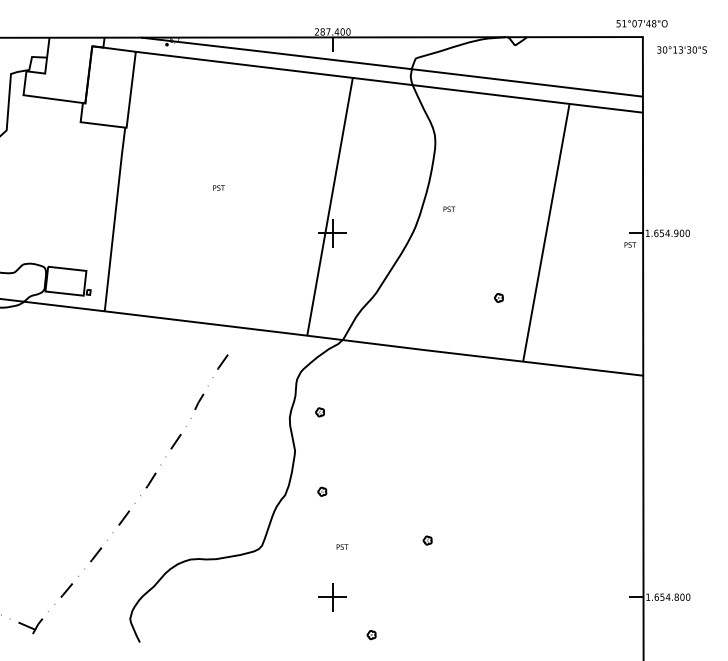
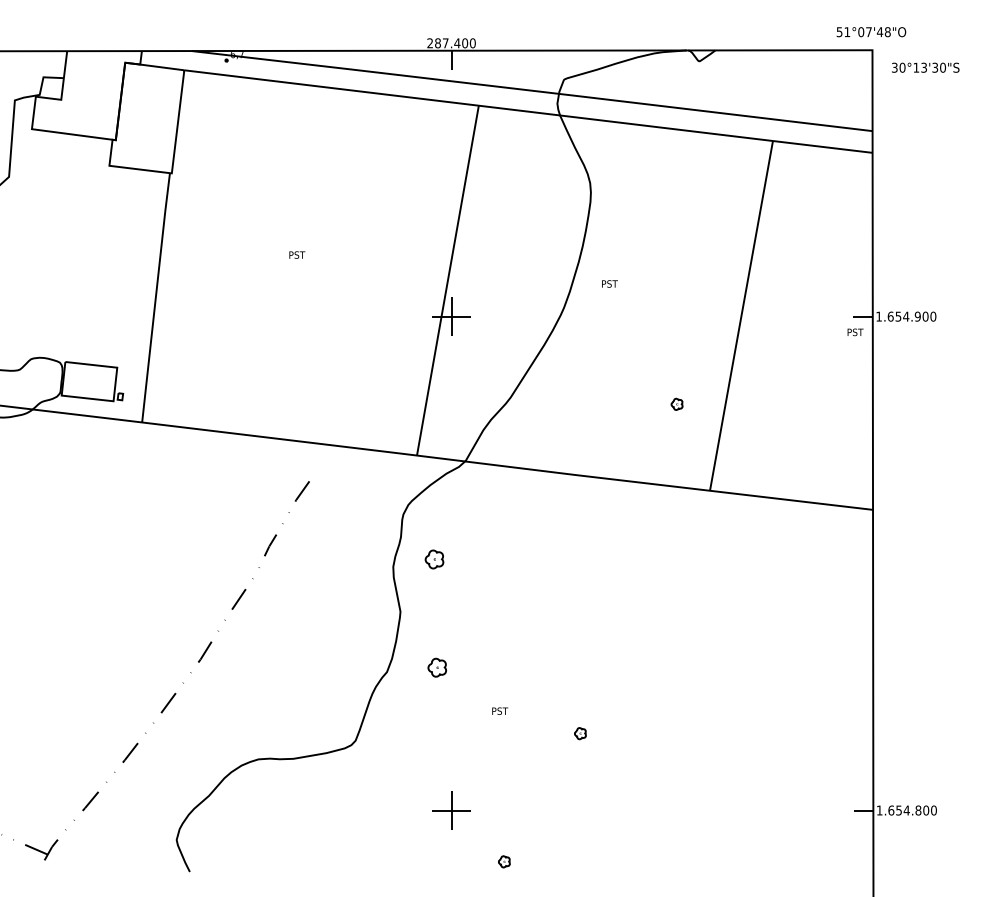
part: (319, 412) -> (433, 559), size x1.6
part: (322, 491) -> (437, 667), size x1.6
text: (342, 546) -> (500, 710), moved

